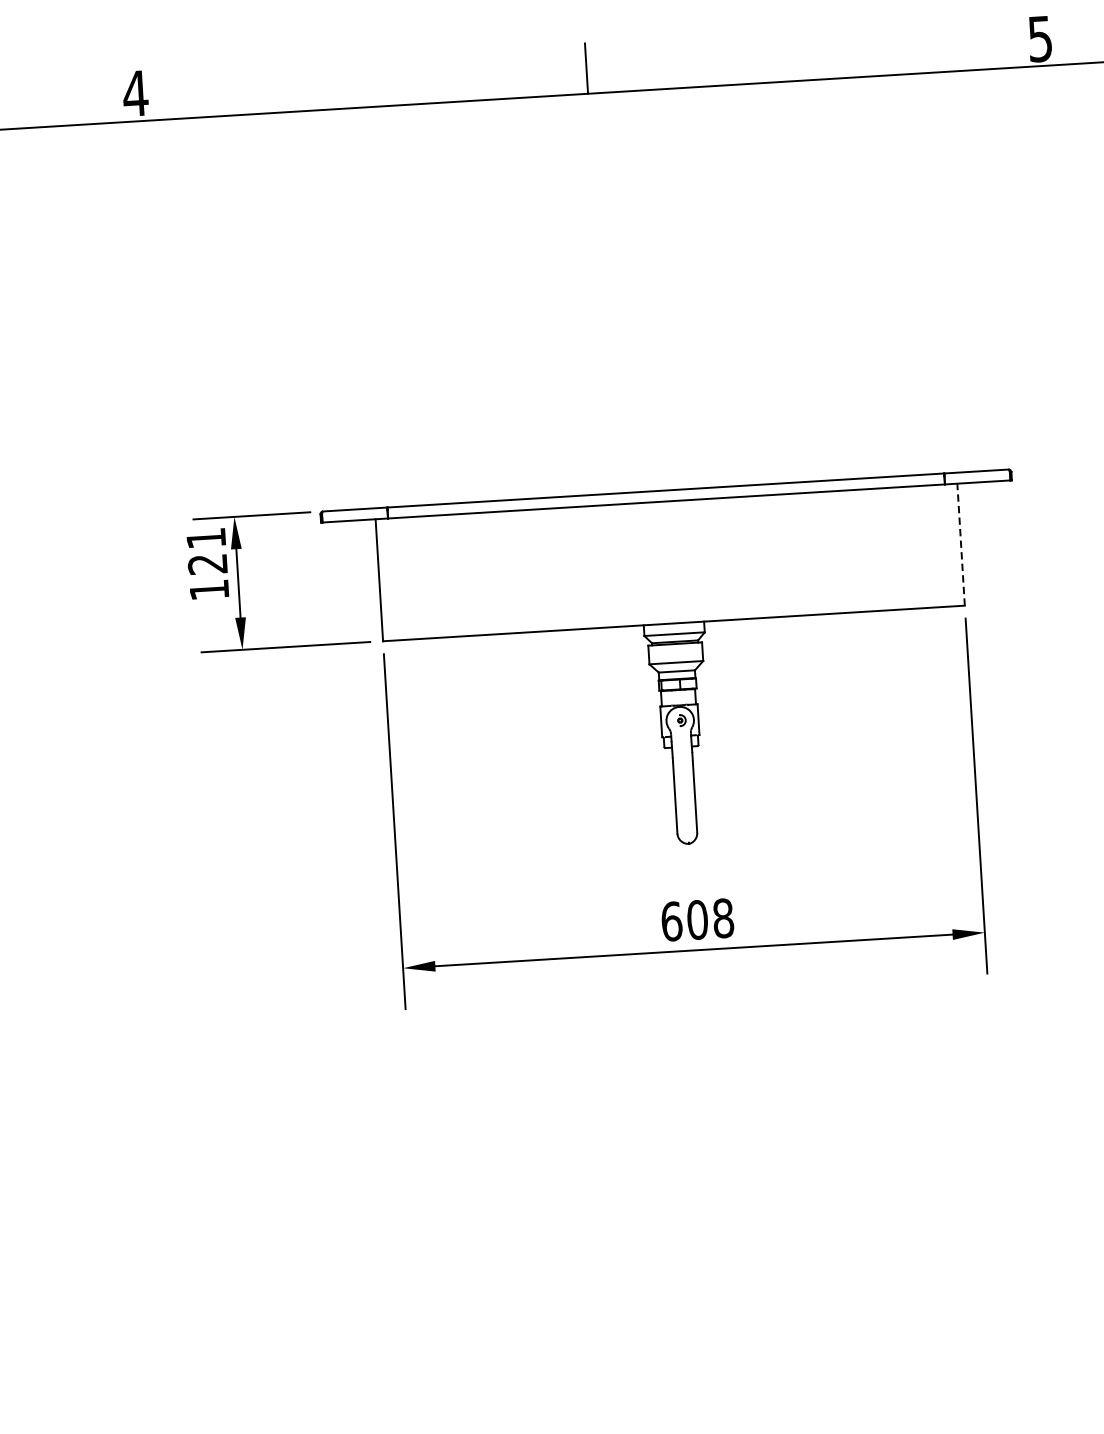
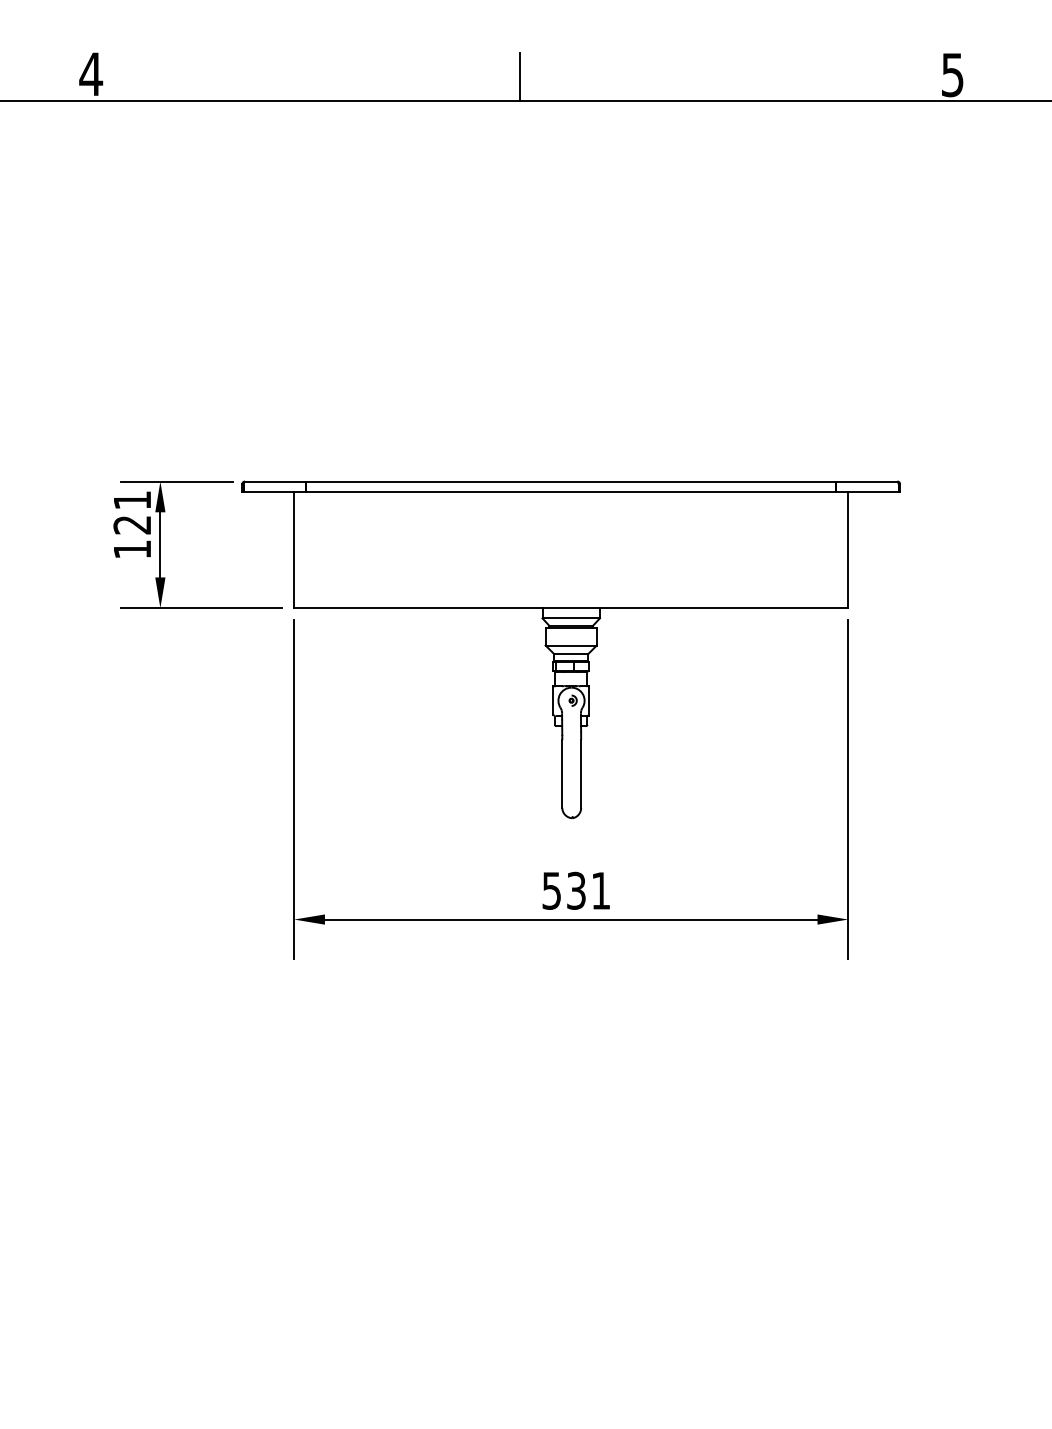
line: (961, 544) -> (848, 549), dashed -> solid
text: (697, 919) -> (576, 890), 608 -> 531

